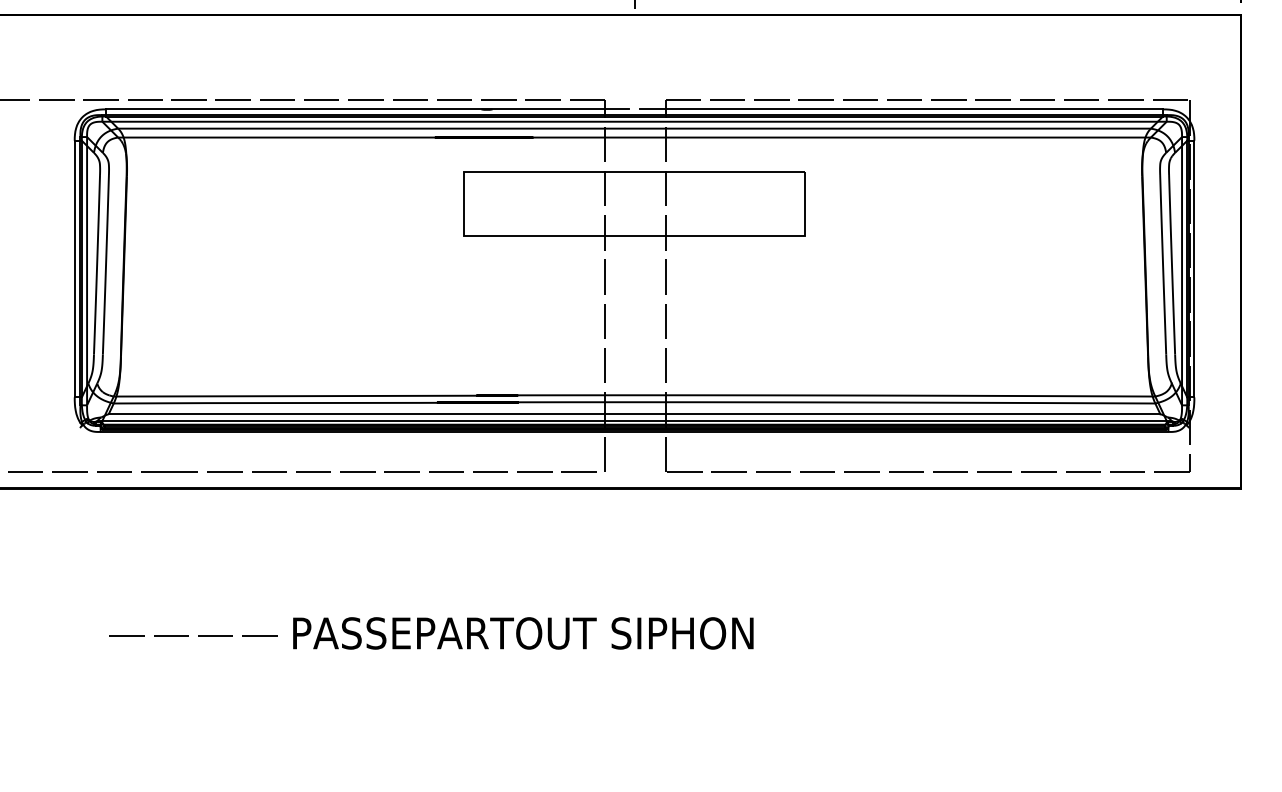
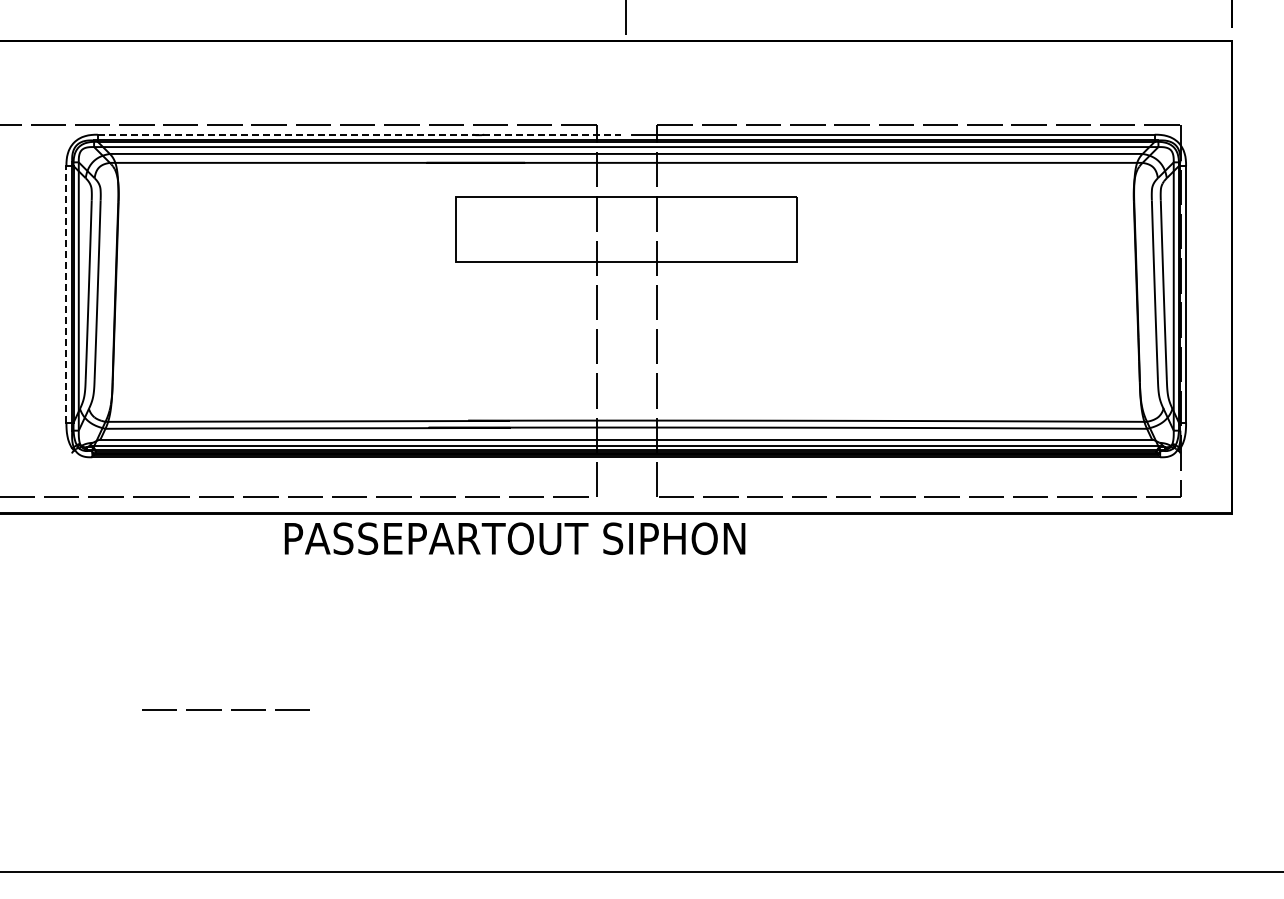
line: (367, 109) -> (359, 134), solid -> dashed
line: (74, 268) -> (66, 293), solid -> dashed
text: (522, 633) -> (514, 538), moved
line: (188, 635) -> (221, 709), moved

